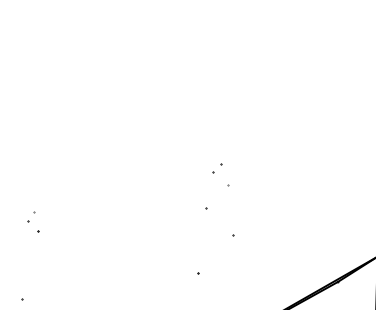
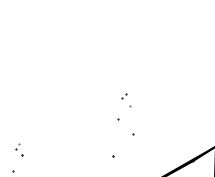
part: (34, 221) -> (19, 149), moved

